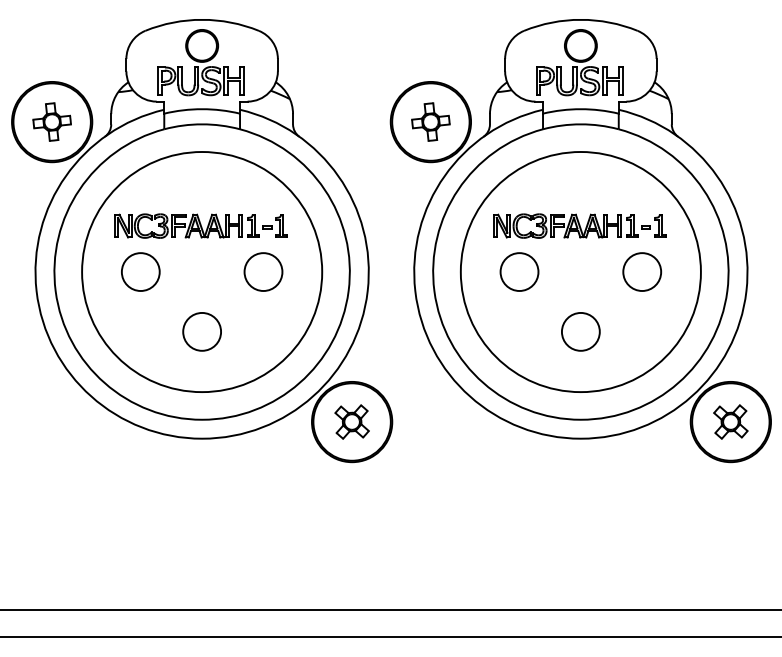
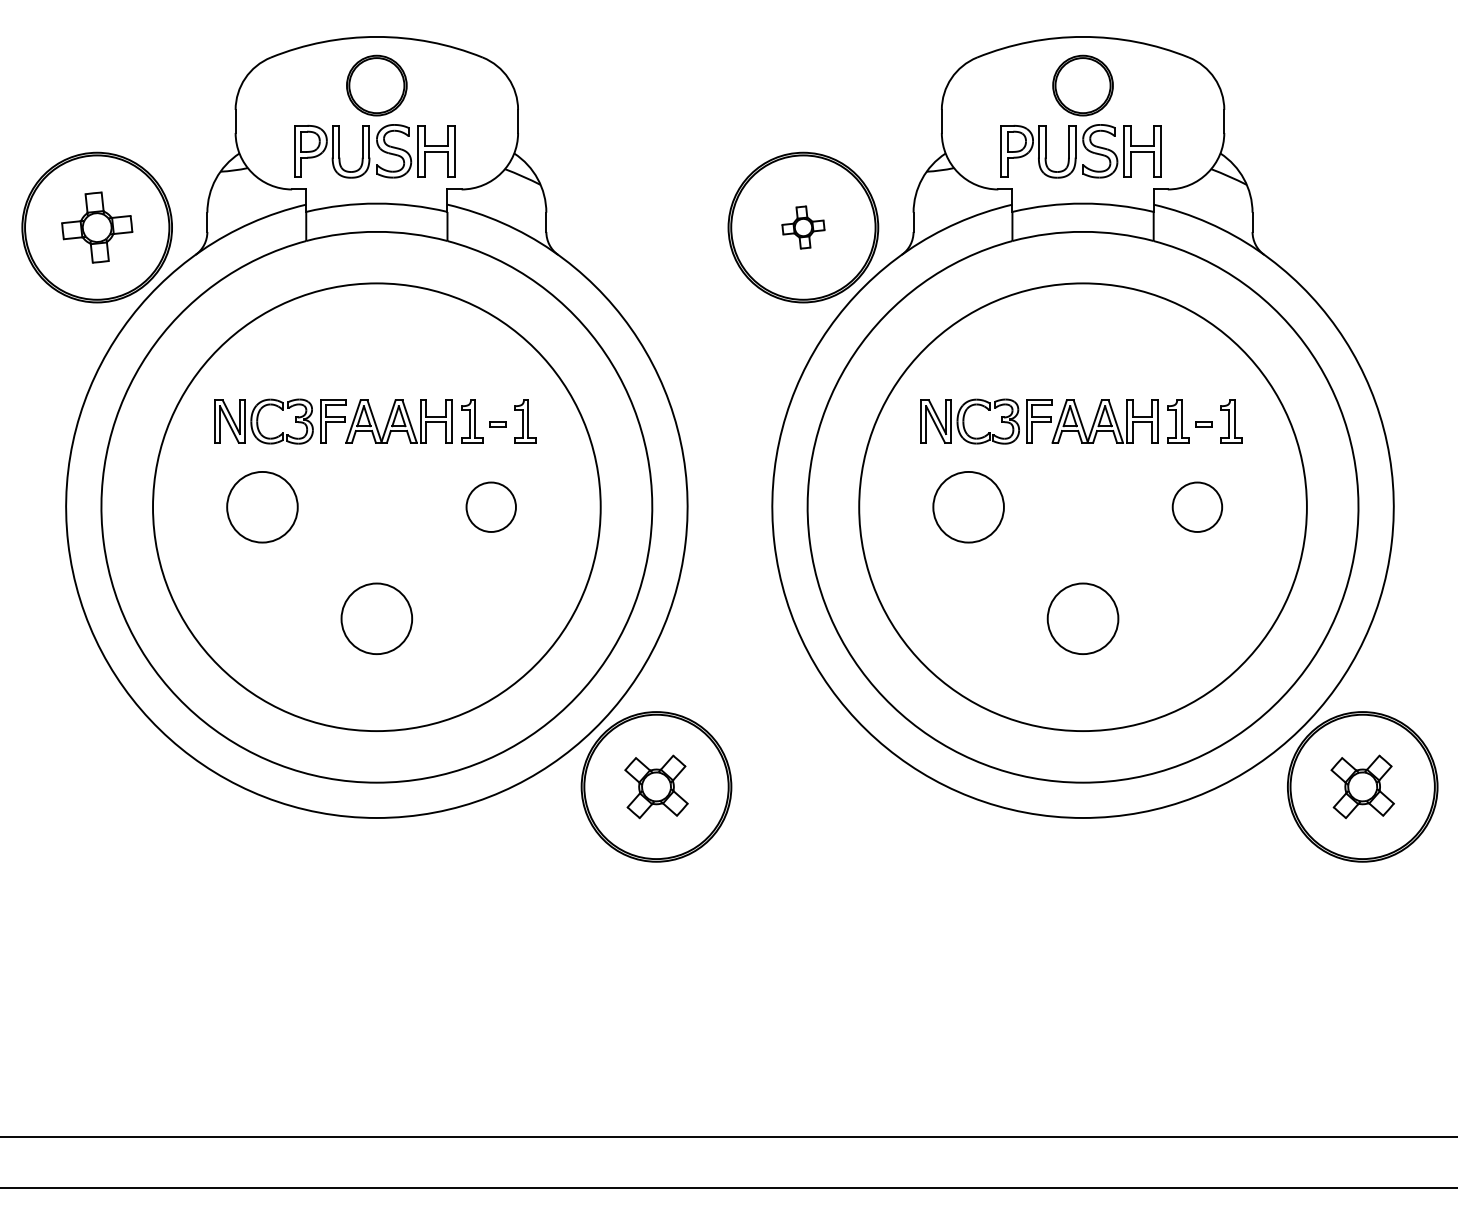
part: (430, 121) -> (802, 226), size x0.6
circle: (263, 271) -> (491, 506), size x0.7
circle: (642, 271) -> (1197, 506), size x0.7

